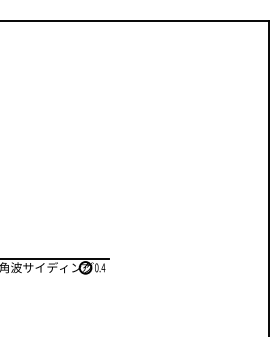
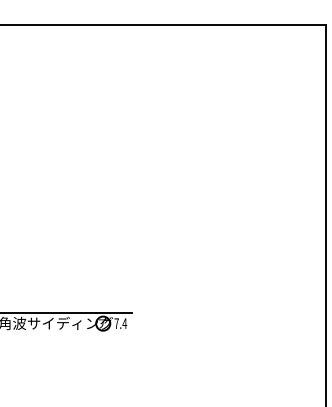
text: (96, 267) -> (116, 323), 0.4 -> 7.4

